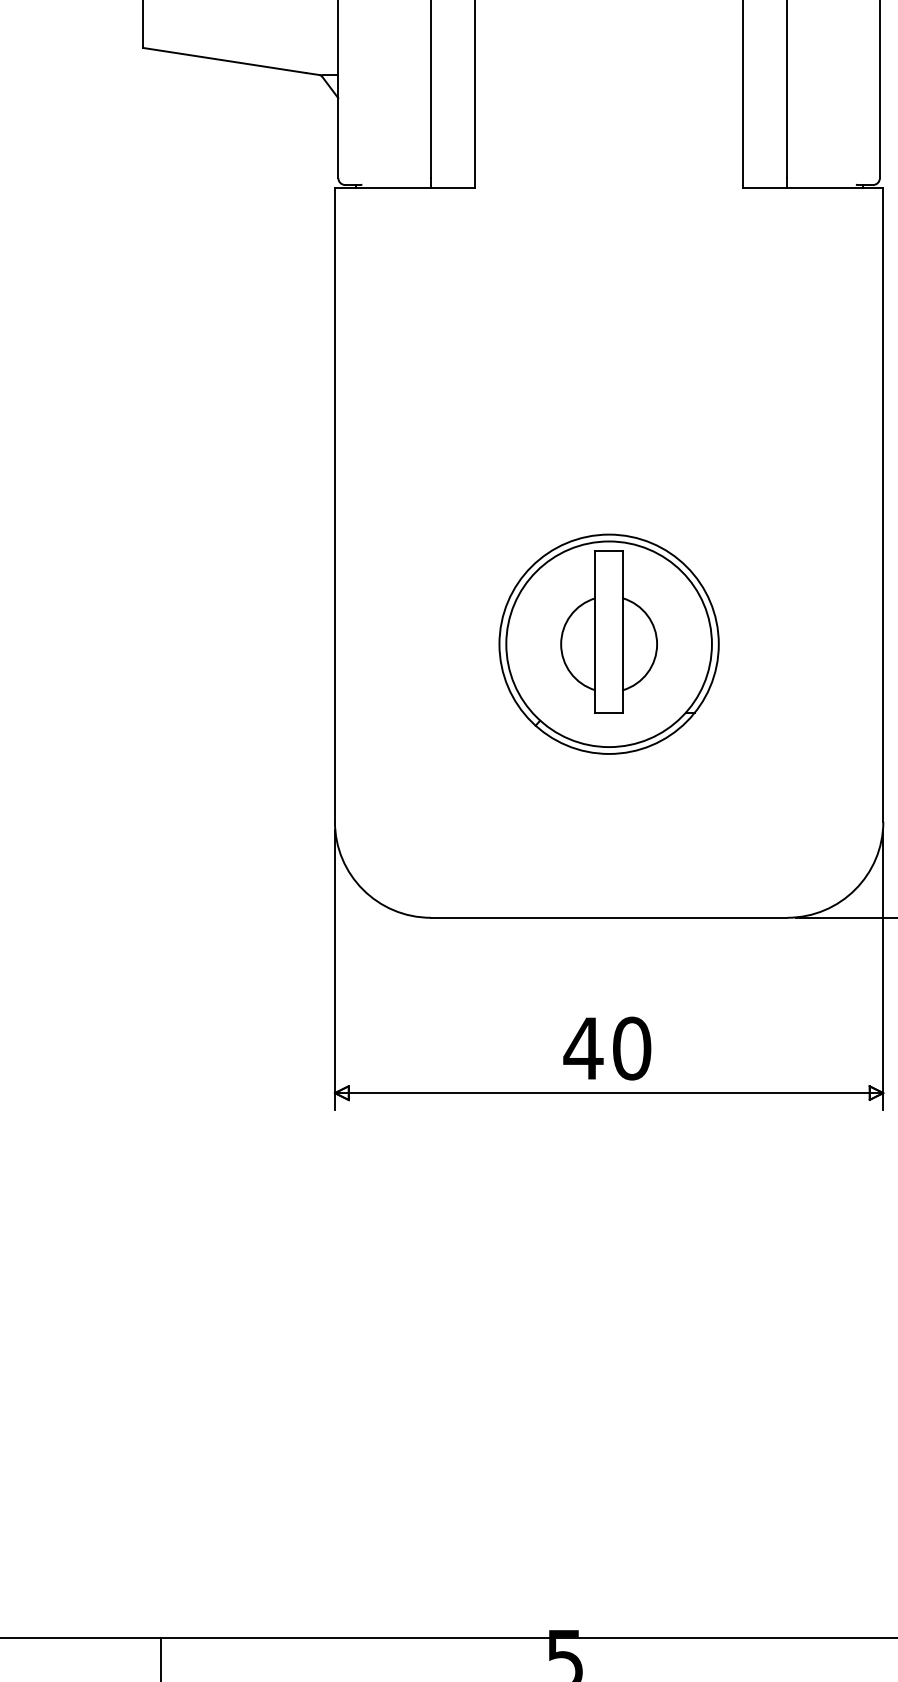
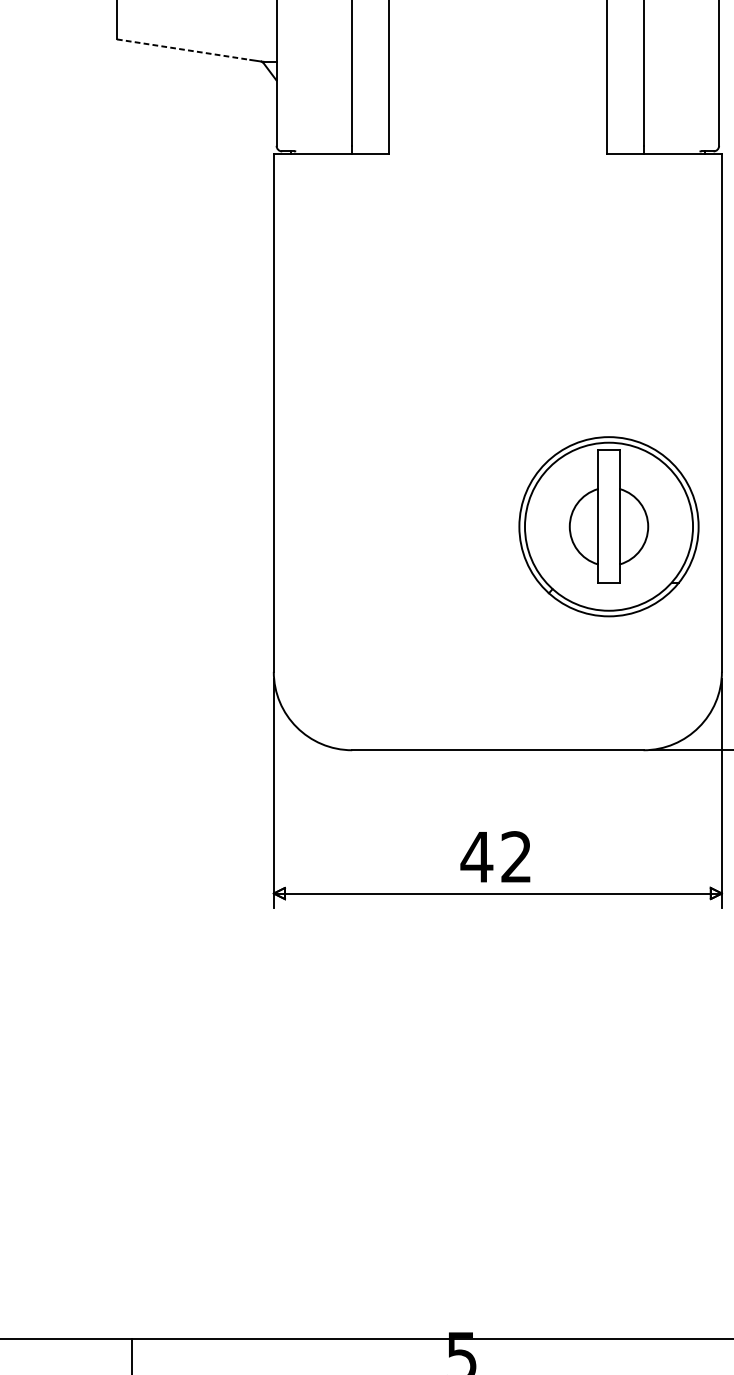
line: (224, 60) -> (183, 49), solid -> dashed
part: (608, 643) -> (608, 526), moved
text: (632, 1048) -> (516, 857), 40 -> 42

